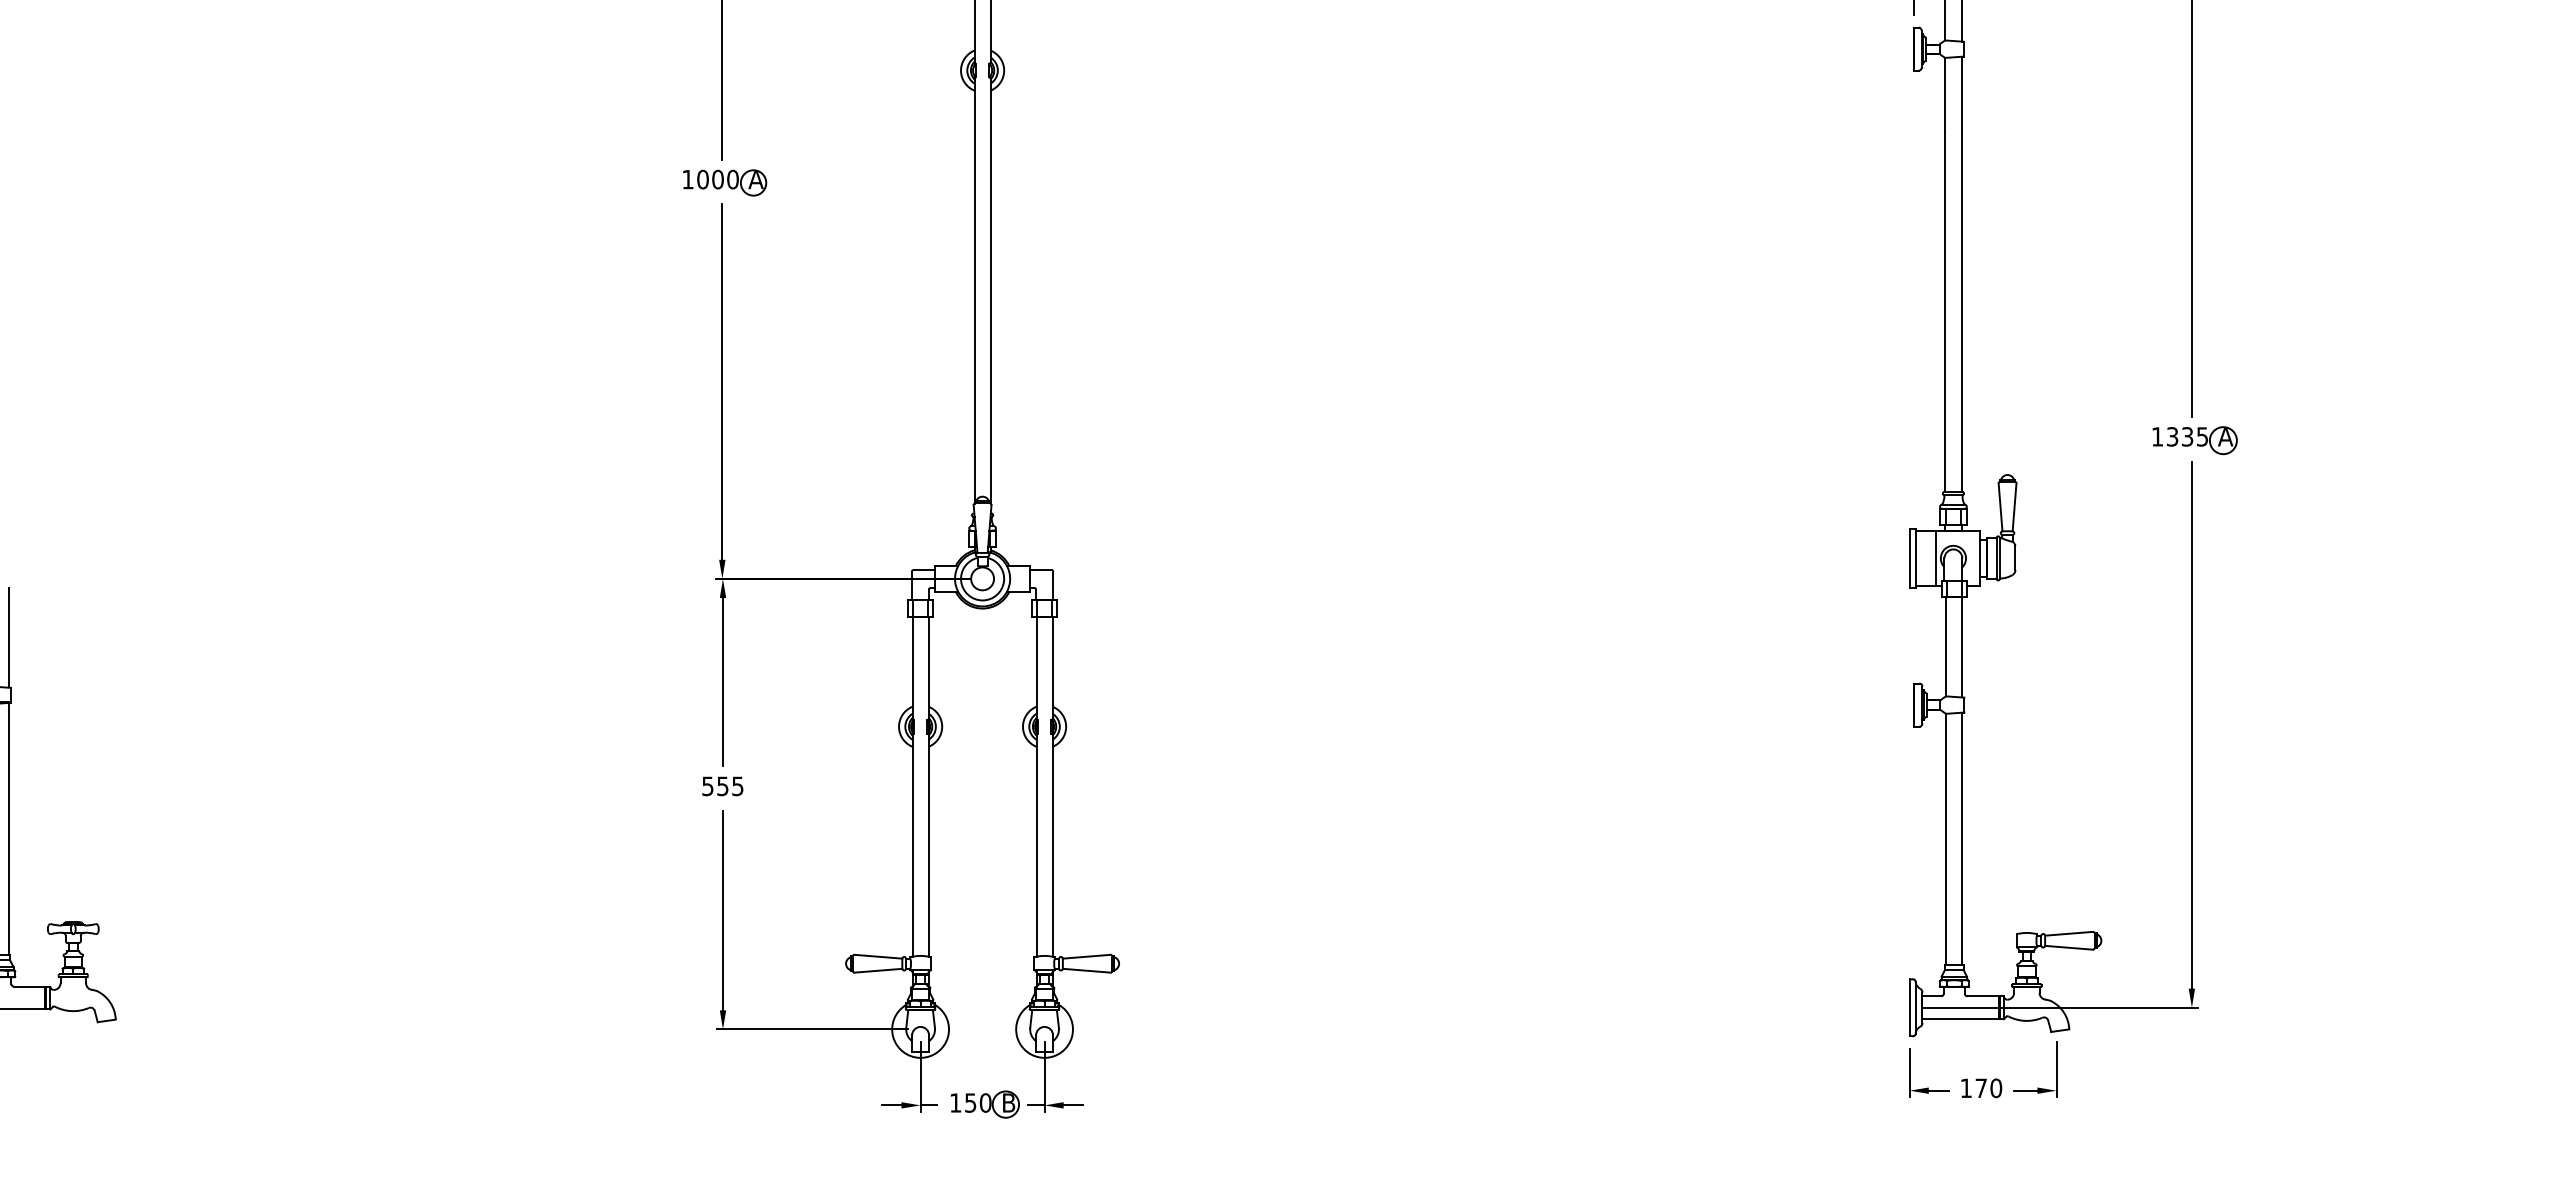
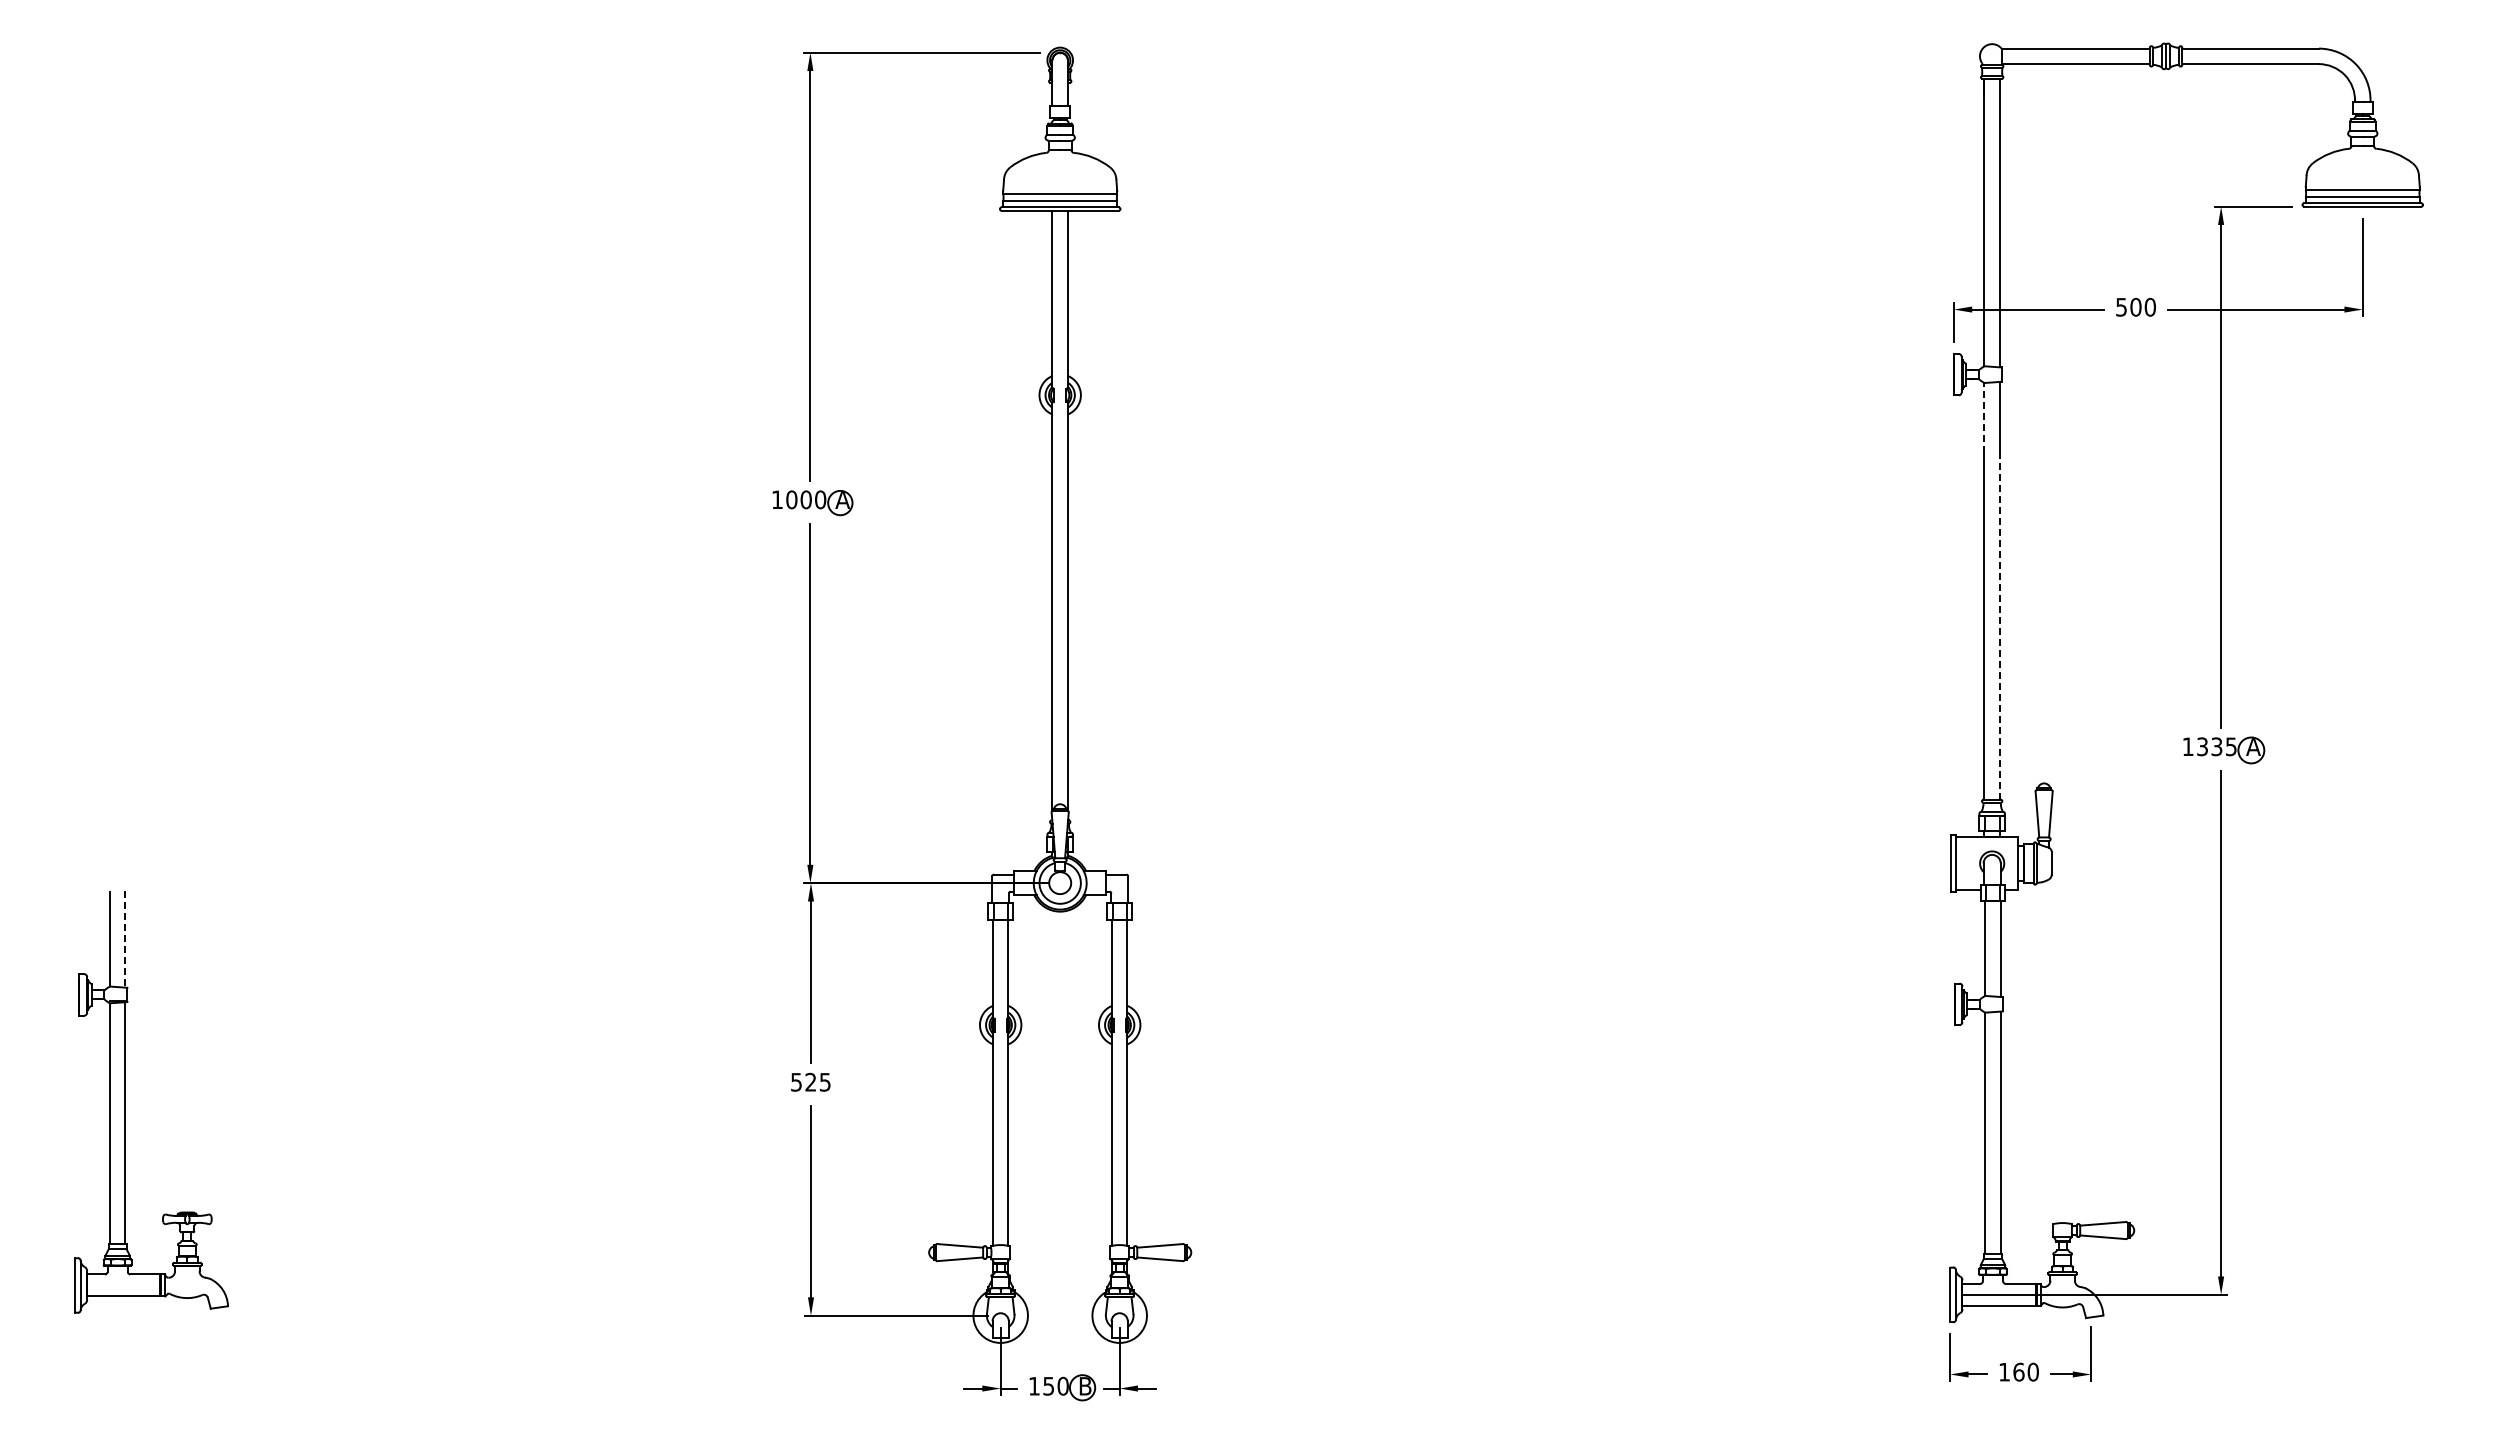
line: (1945, 93) -> (1984, 417), solid -> dashed
line: (1961, 311) -> (1999, 626), solid -> dashed
line: (1936, 558) -> (1975, 863), removed
line: (8, 637) -> (125, 939), solid -> dashed
text: (722, 785) -> (810, 1081), 555 -> 525
text: (1980, 1087) -> (2018, 1371), 170 -> 160

